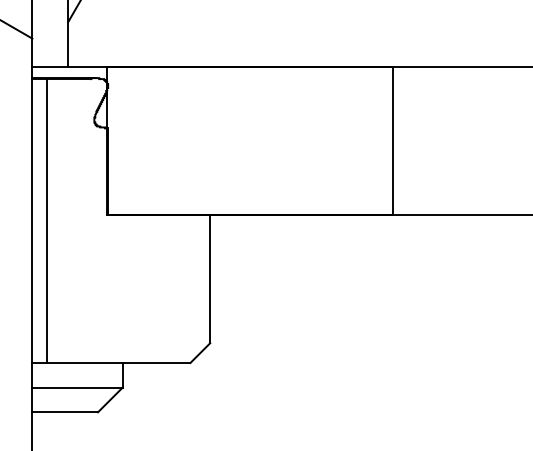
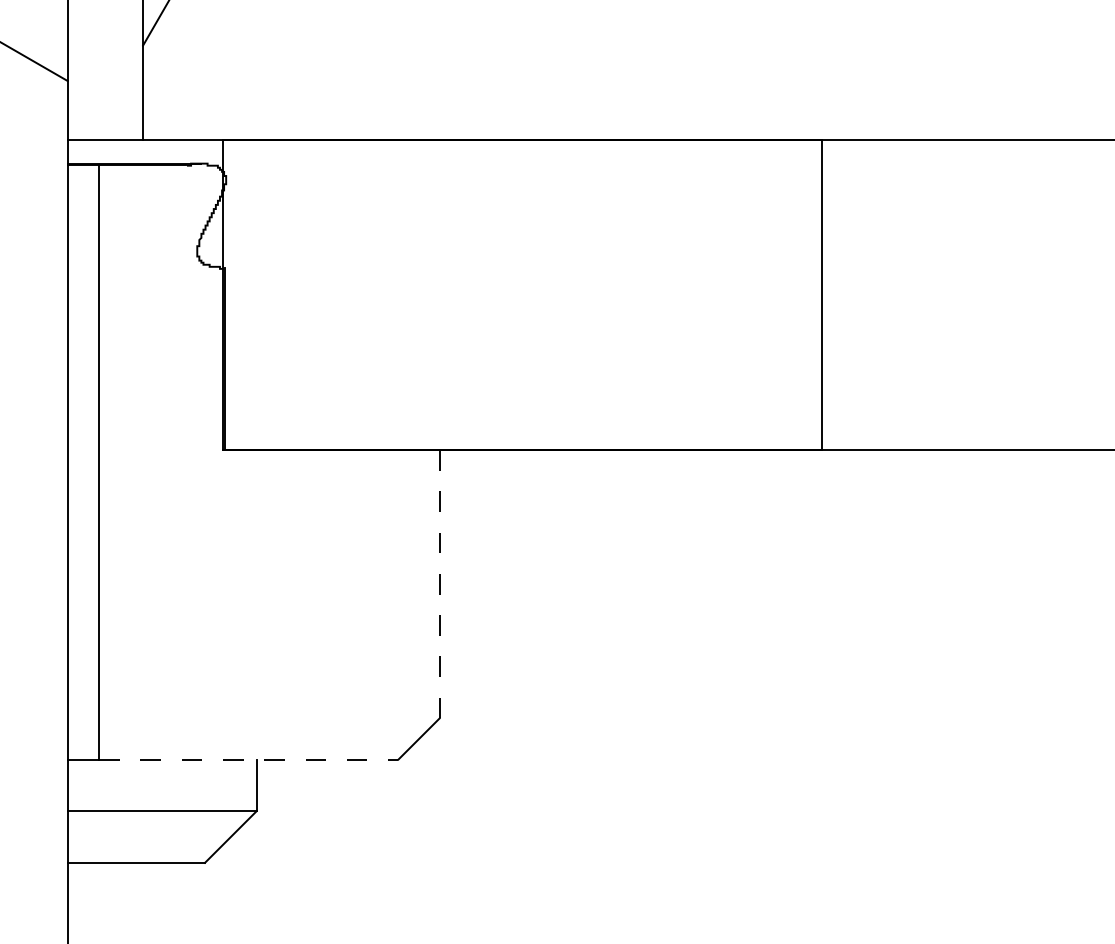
line: (210, 278) -> (440, 582), solid -> dashed
line: (118, 362) -> (247, 758), solid -> dashed

